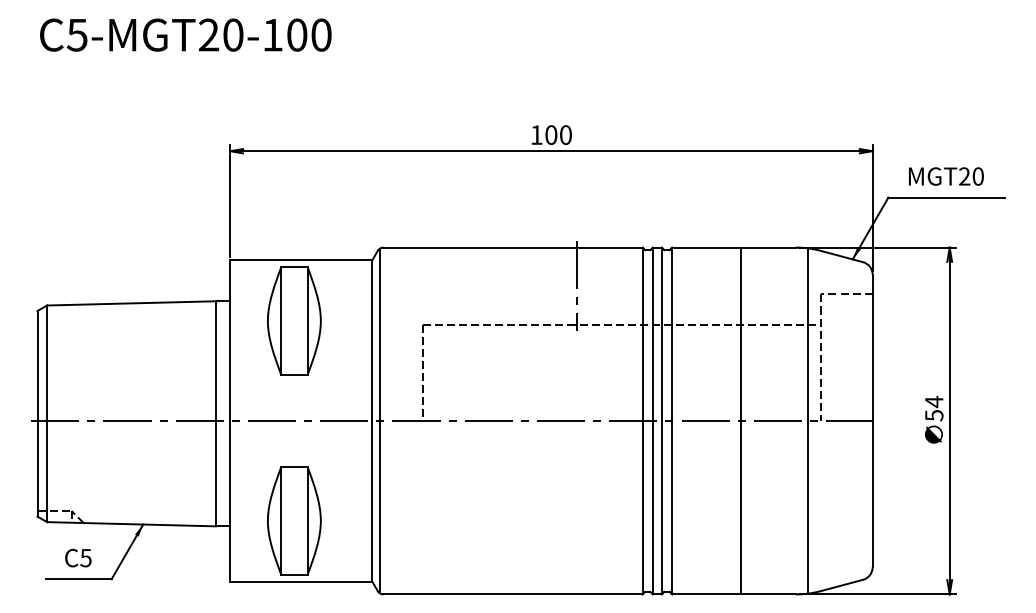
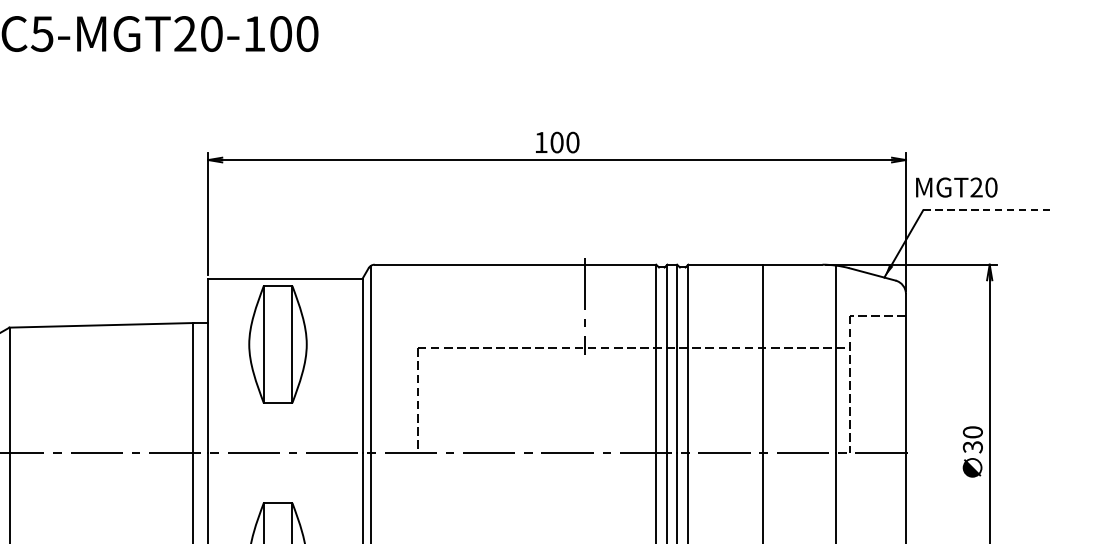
text: (946, 176) -> (956, 187), moved
line: (947, 197) -> (987, 210), solid -> dashed
text: (934, 407) -> (973, 438), 54 -> 30

